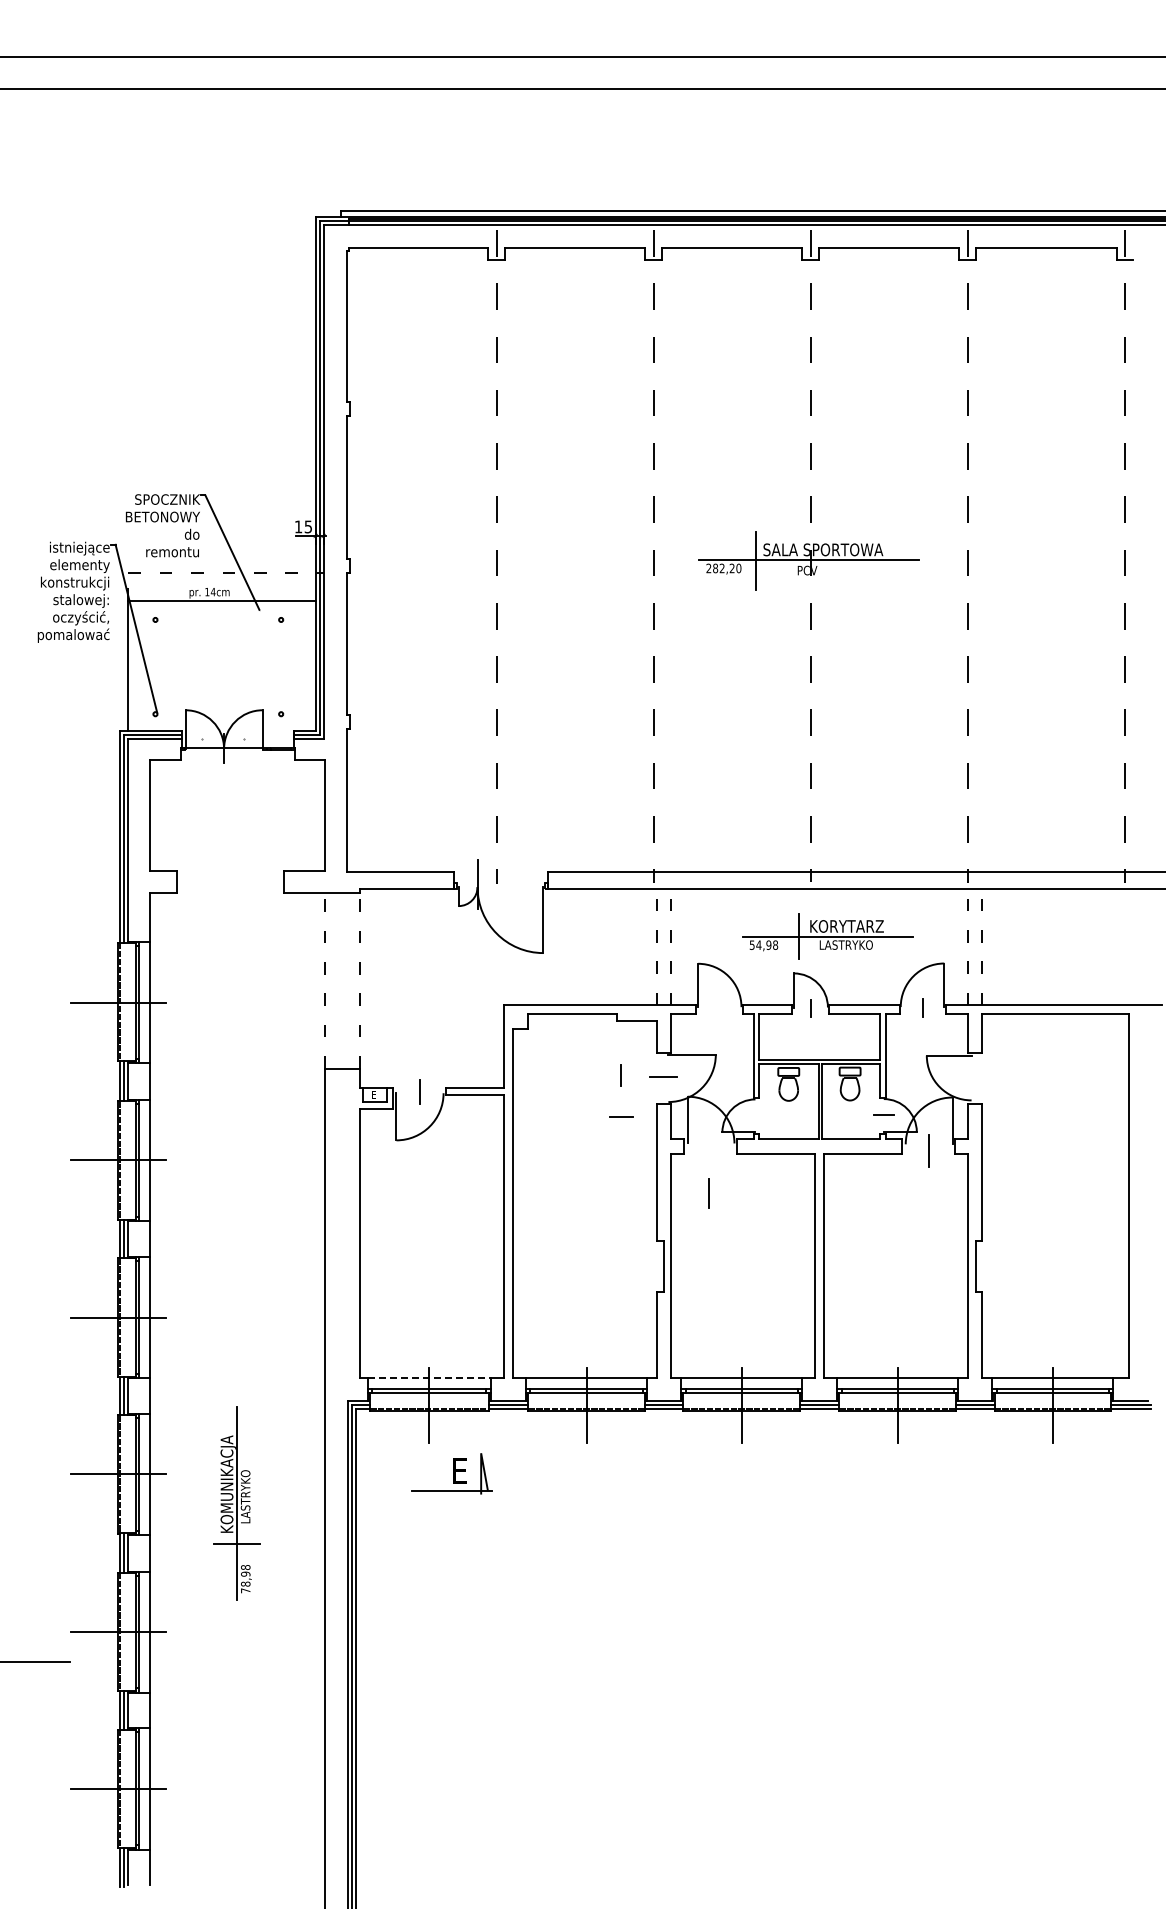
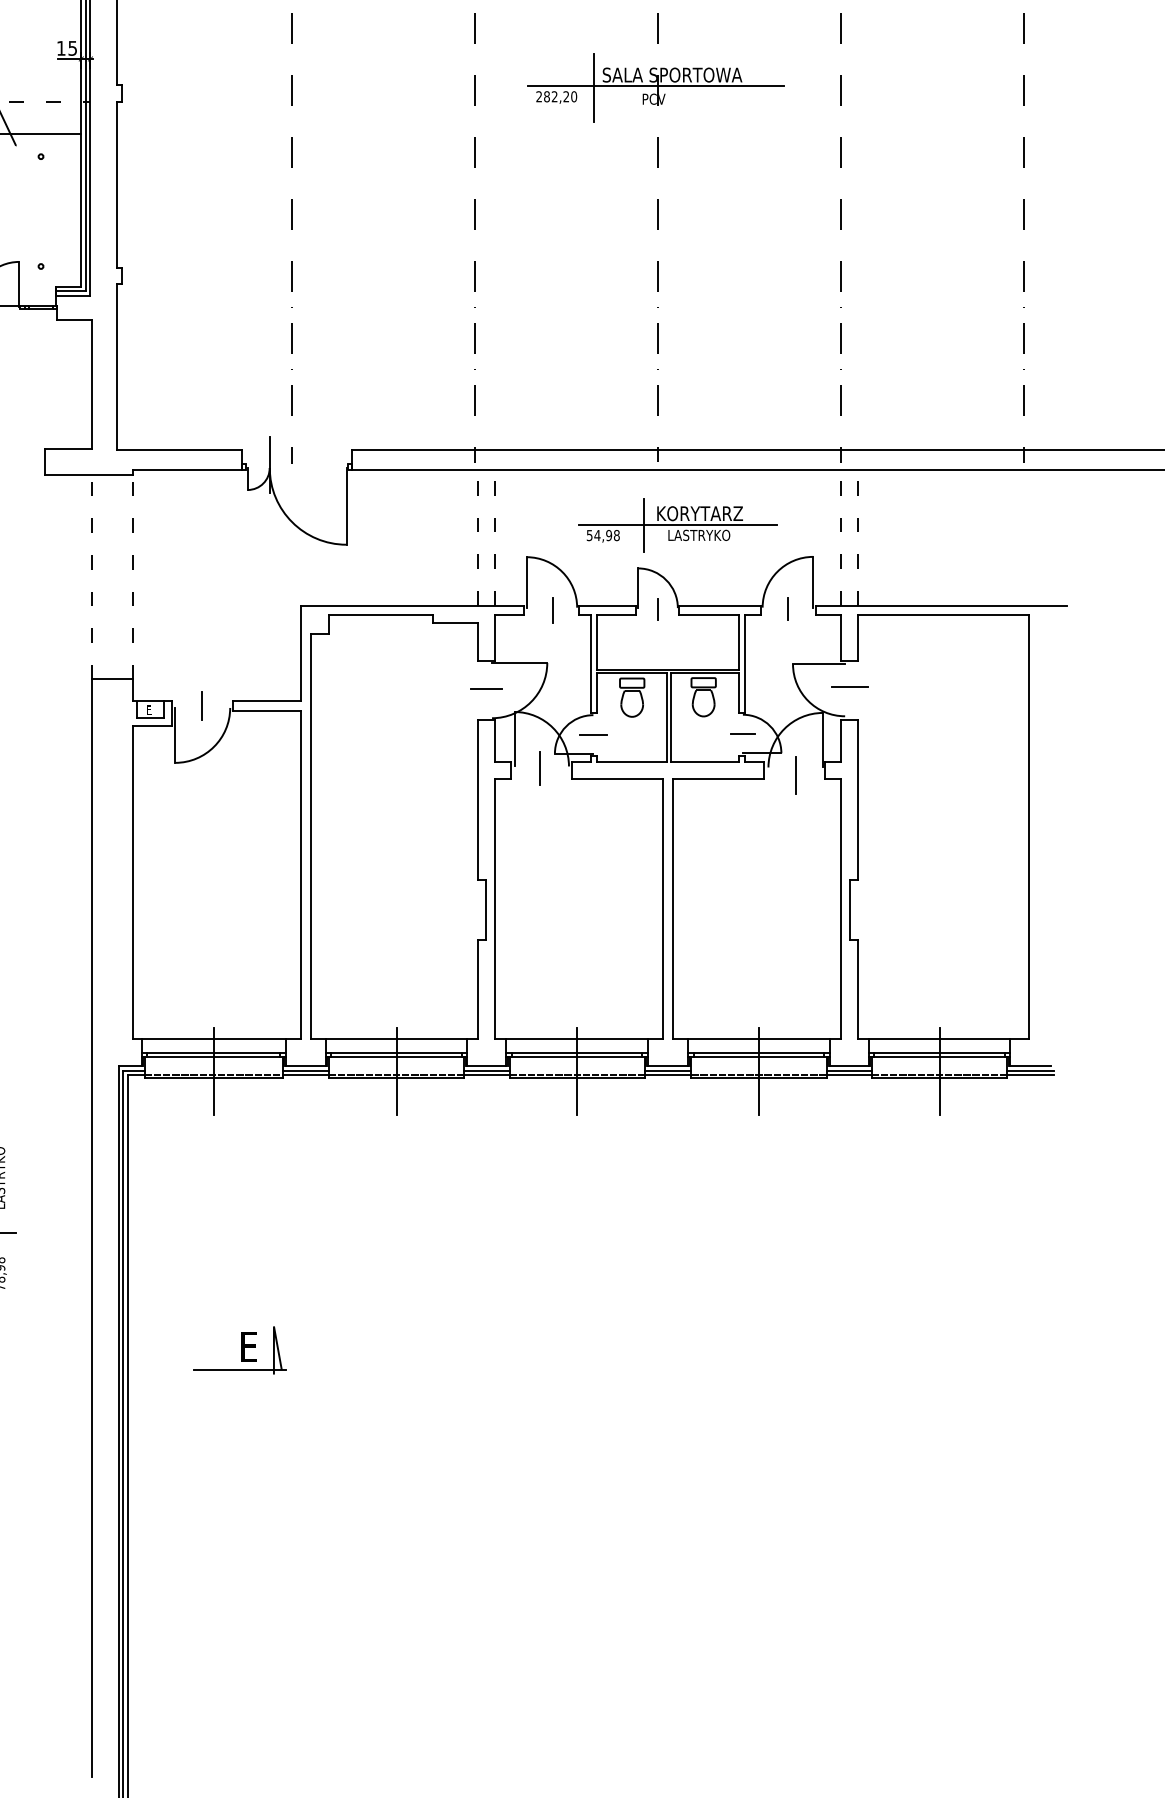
line: (620, 1075) -> (552, 610), moved
line: (975, 1075) -> (849, 687), added
line: (621, 1116) -> (593, 735), moved
line: (708, 1193) -> (538, 768), moved
line: (429, 1377) -> (213, 1039), dashed -> solid
part: (451, 1473) -> (239, 1350), moved

